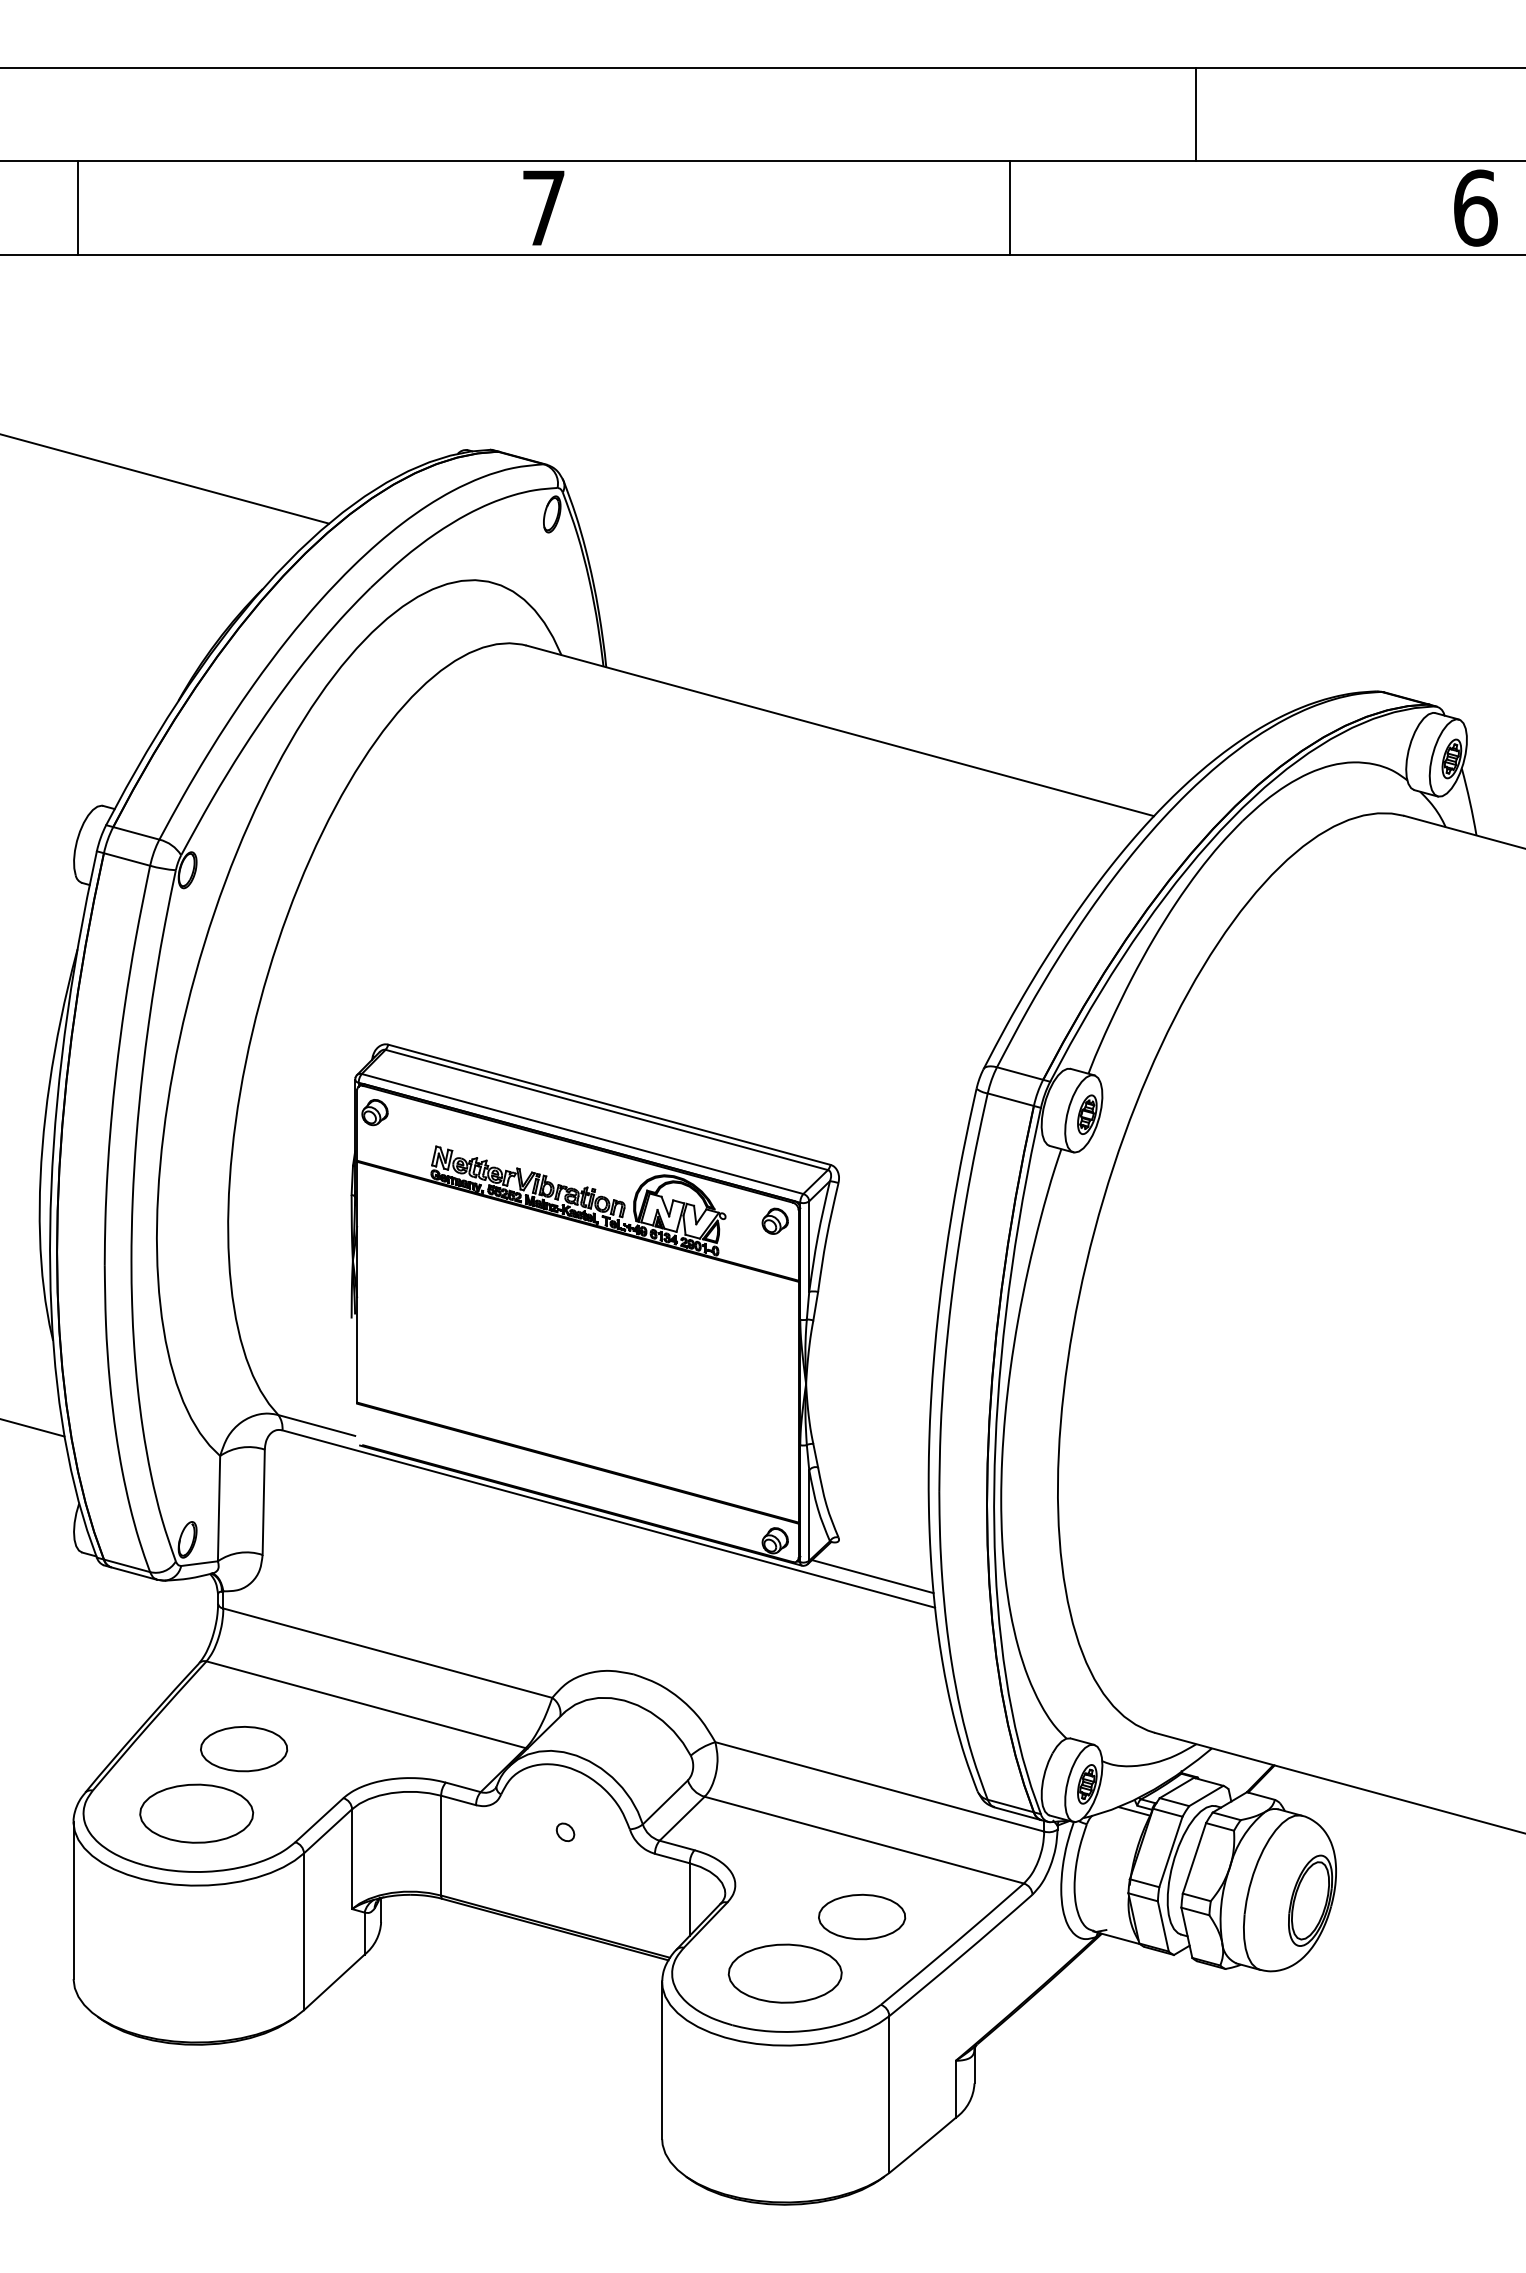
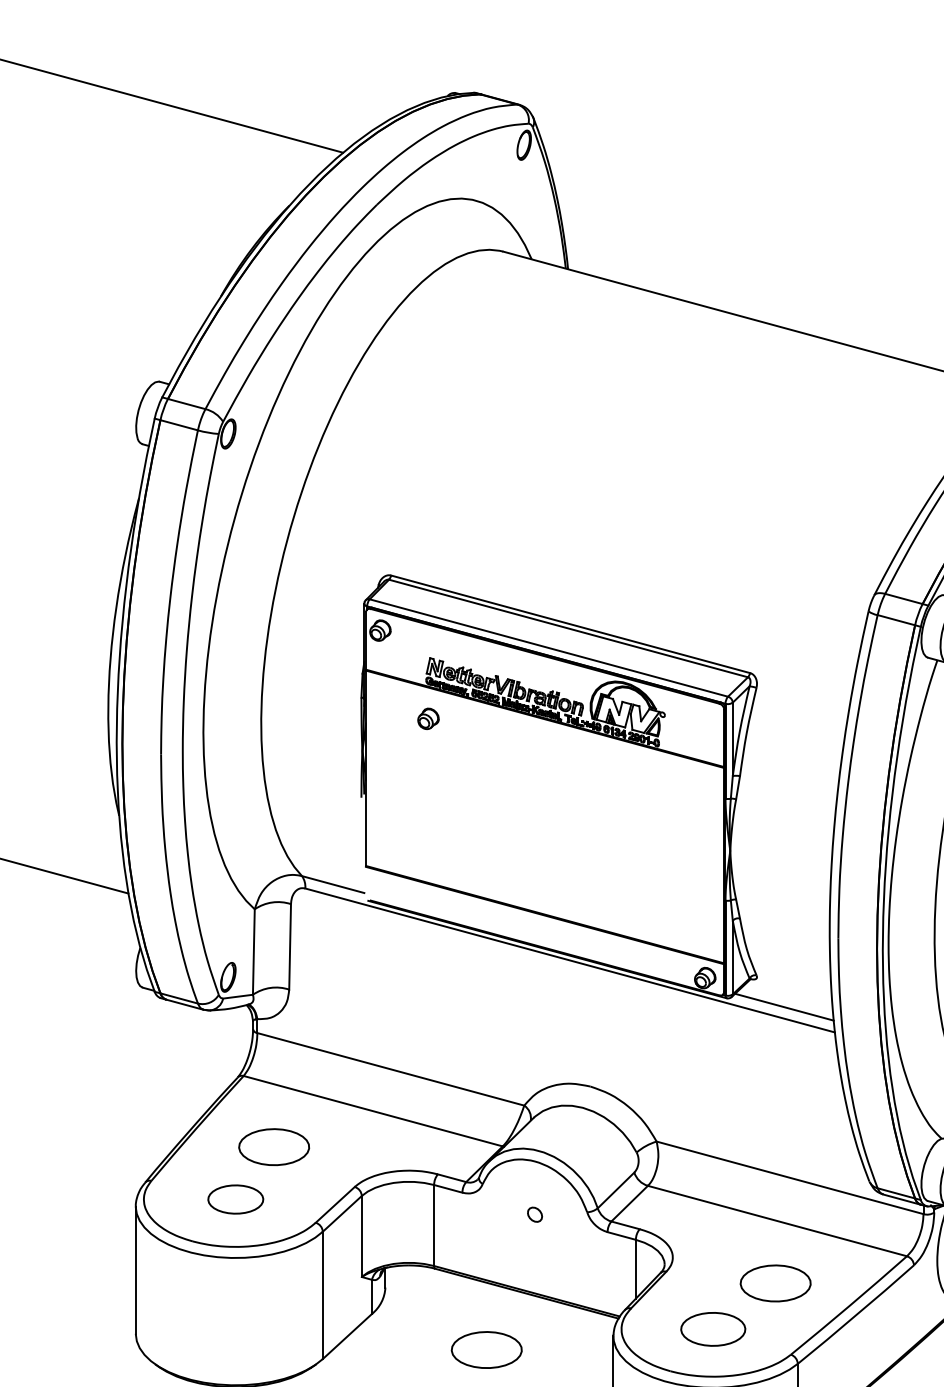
part: (774, 1220) -> (427, 718), moved
part: (196, 1813) -> (235, 1199), size x0.6
part: (784, 1973) -> (712, 1329), size x0.7
part: (506, 1999) -> (487, 1350), added

